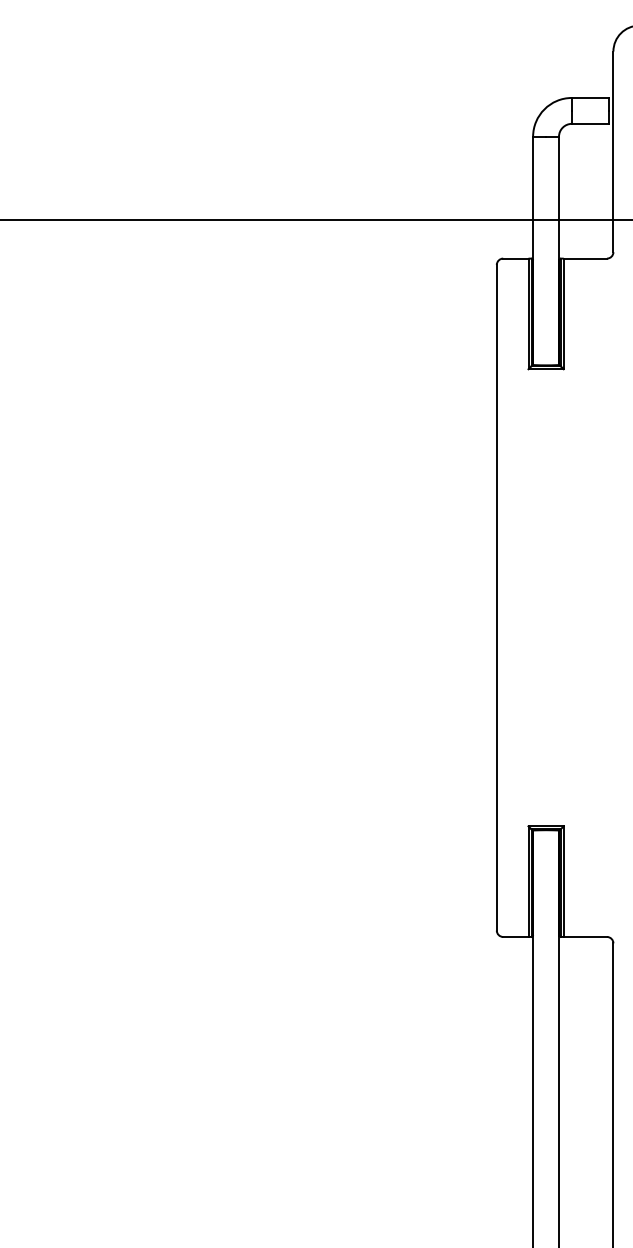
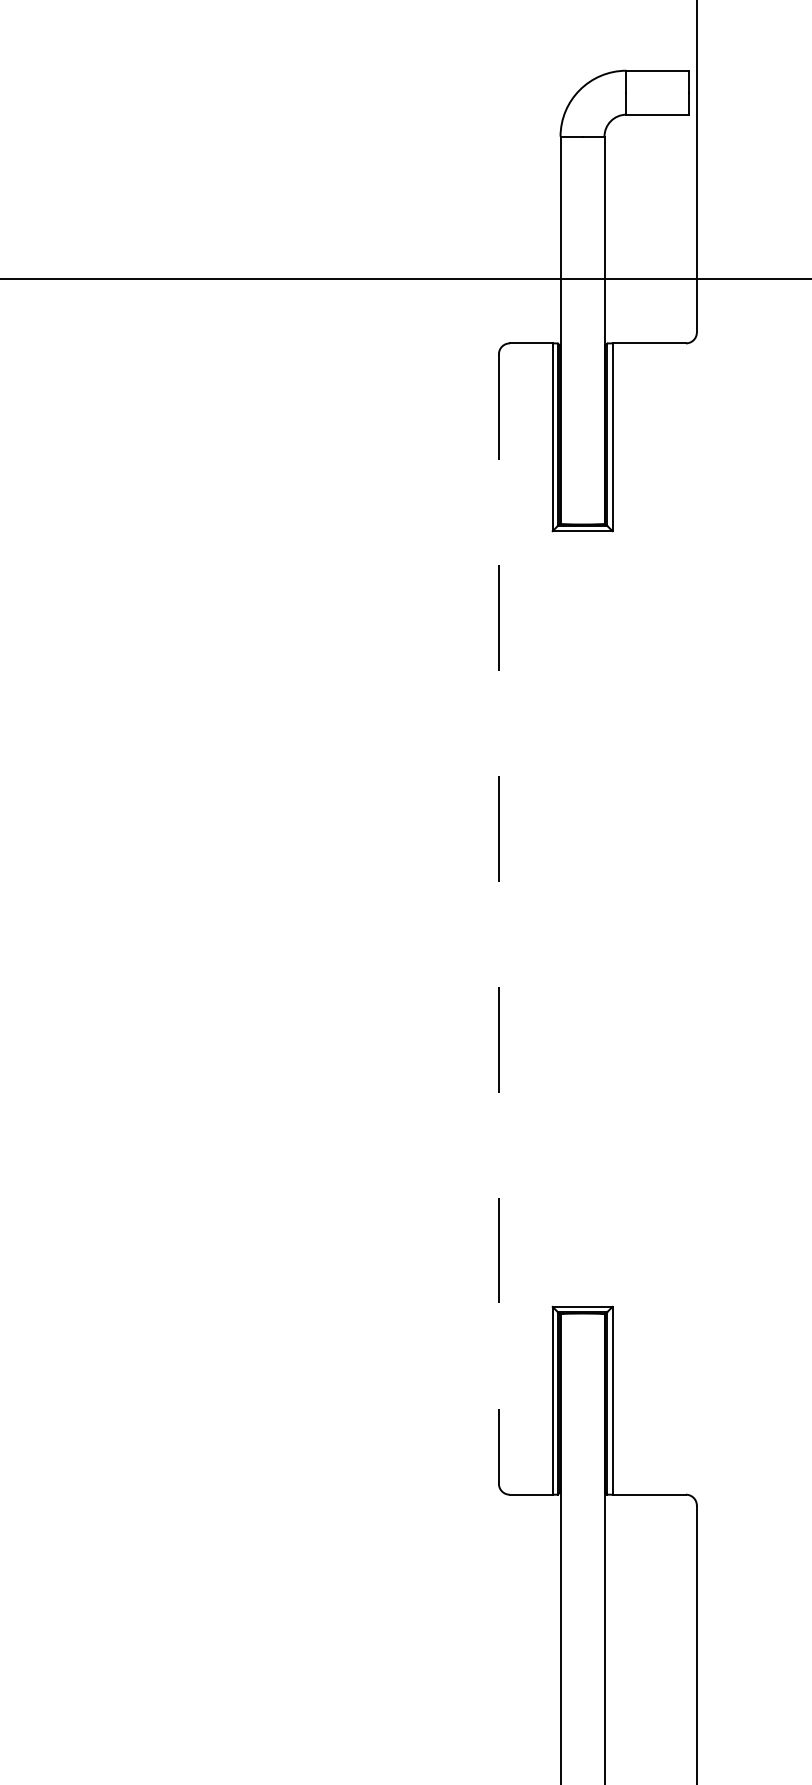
line: (496, 597) -> (498, 918), solid -> dashed

